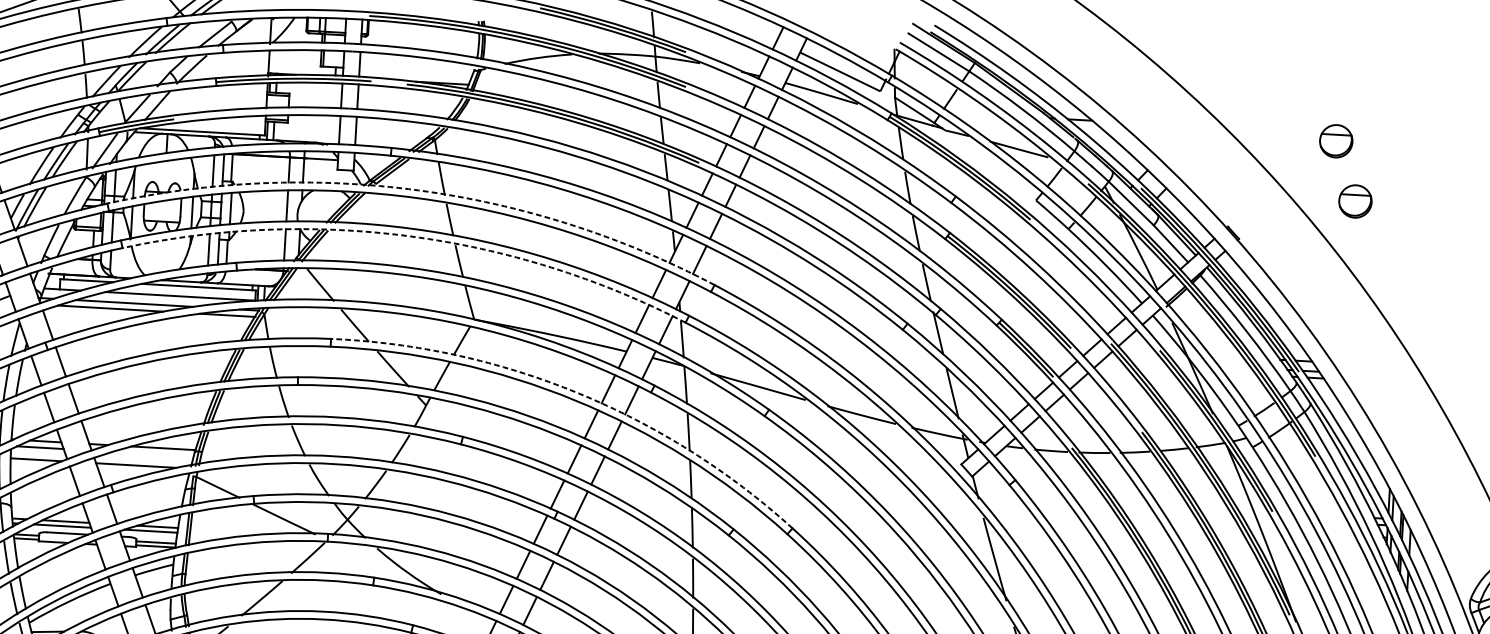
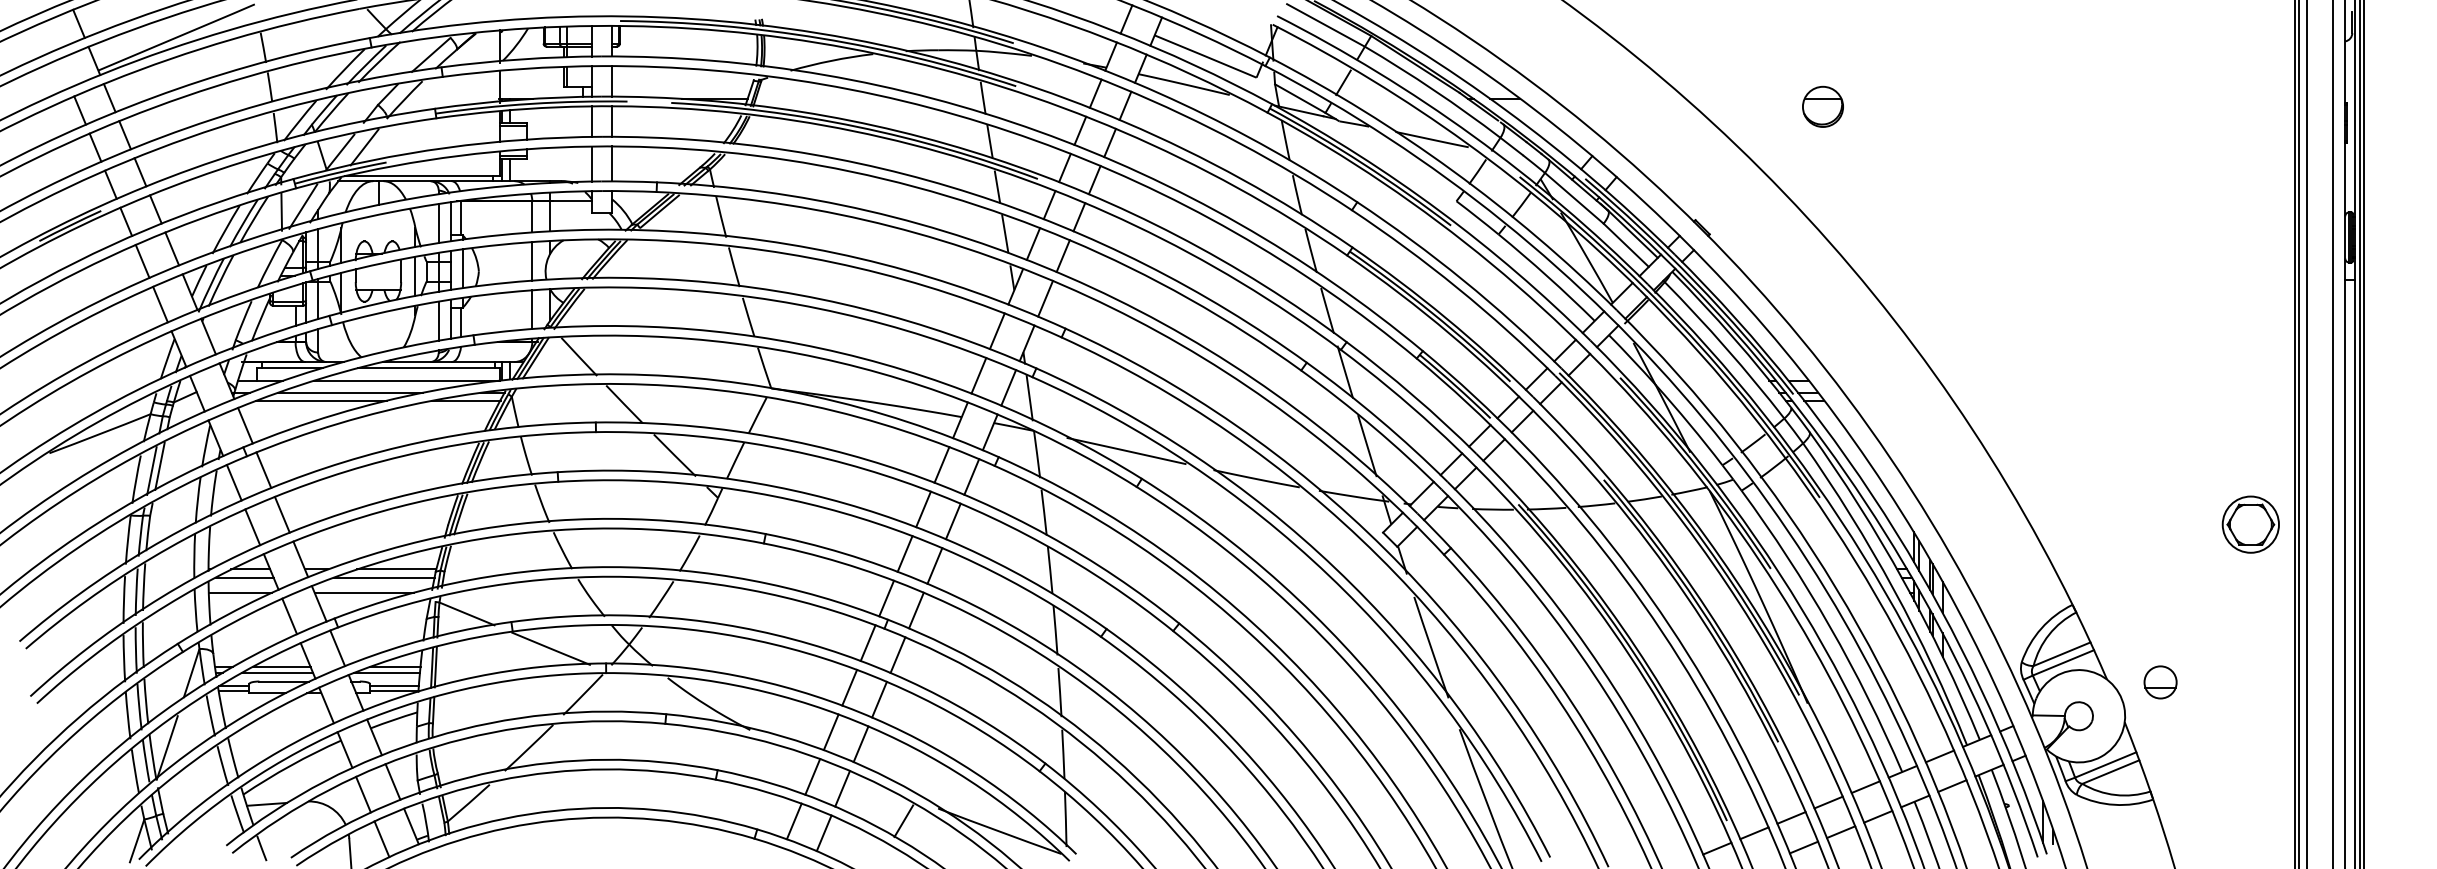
arc: (417, 190) -> (692, 232), dashed -> solid
part: (1355, 201) -> (1850, 179), removed
arc: (410, 236) -> (686, 290), dashed -> solid
arc: (578, 393) -> (905, 472), dashed -> solid
line: (153, 454) -> (384, 577), added

